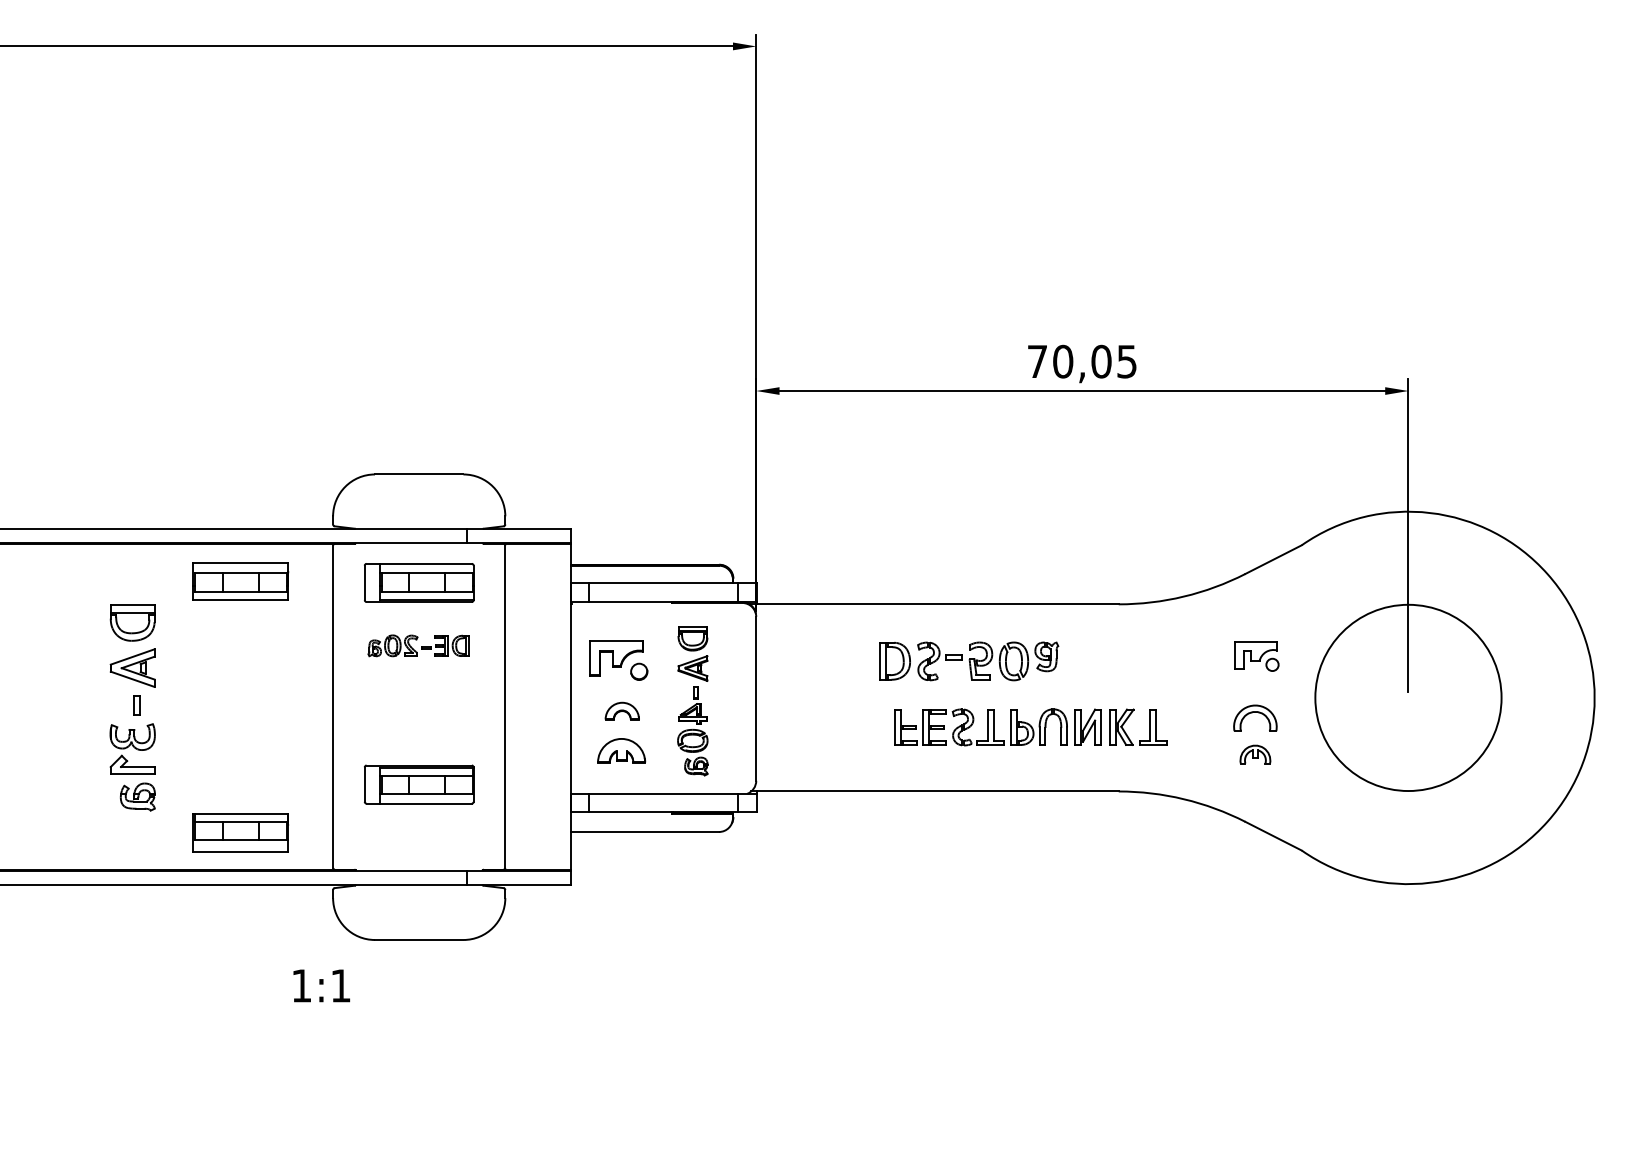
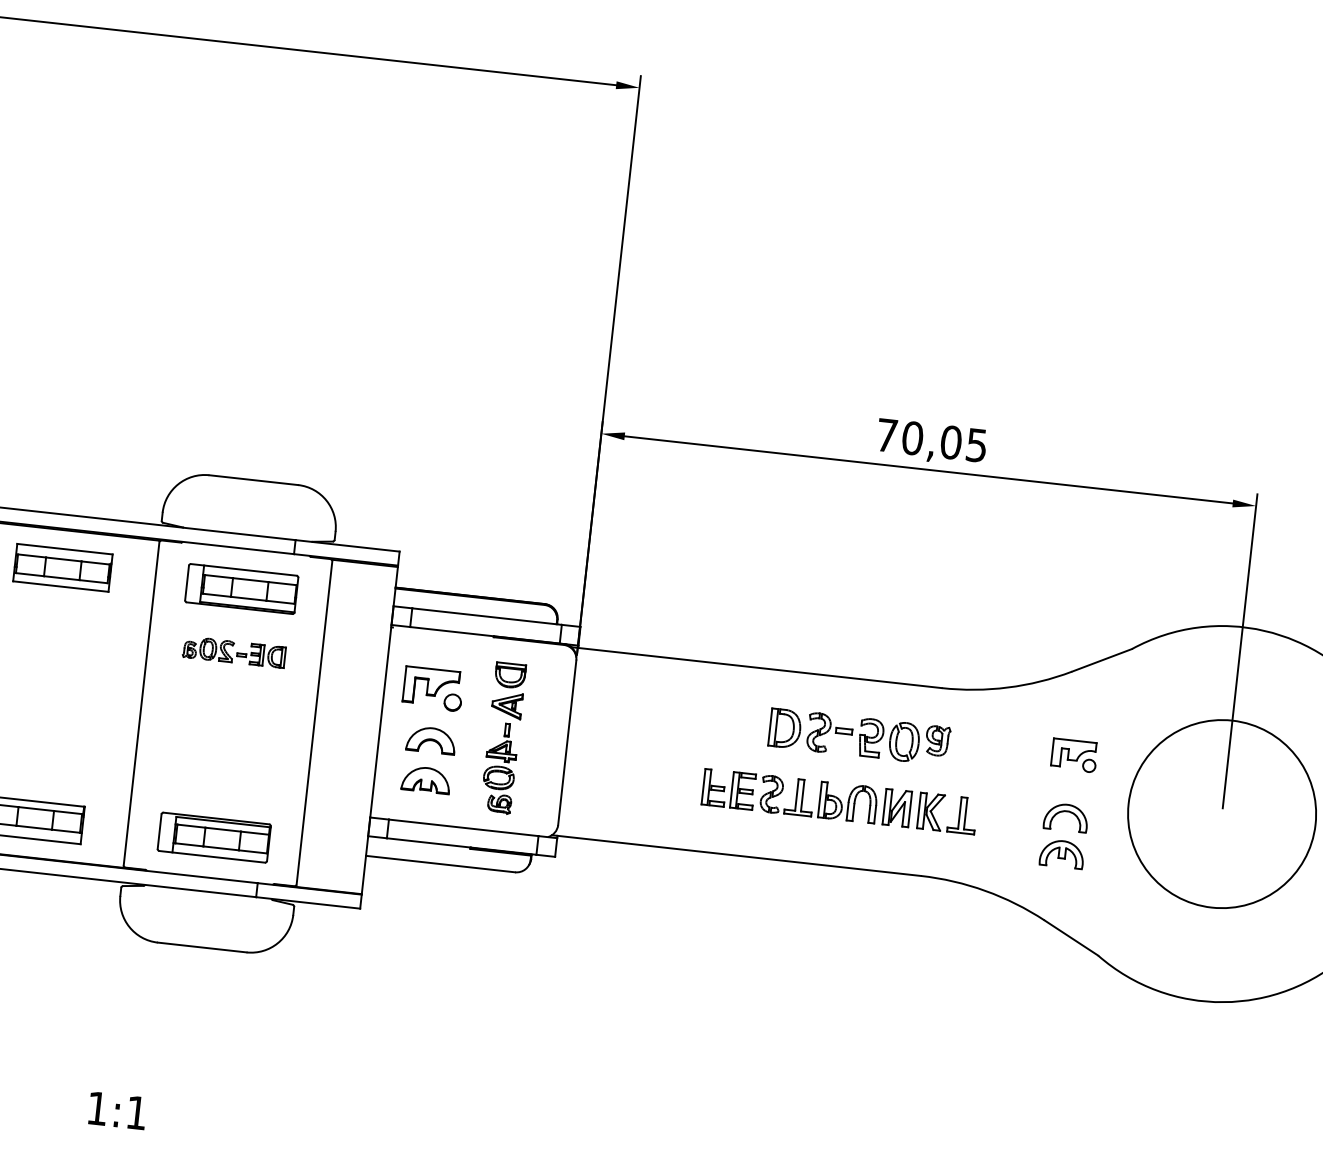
part: (969, 661) -> (859, 737), moved
part: (622, 710) -> (431, 739), size x1.43
part: (1255, 754) -> (1062, 853), size x1.43
part: (419, 784) -> (214, 837), moved
text: (321, 985) -> (117, 1110), moved

